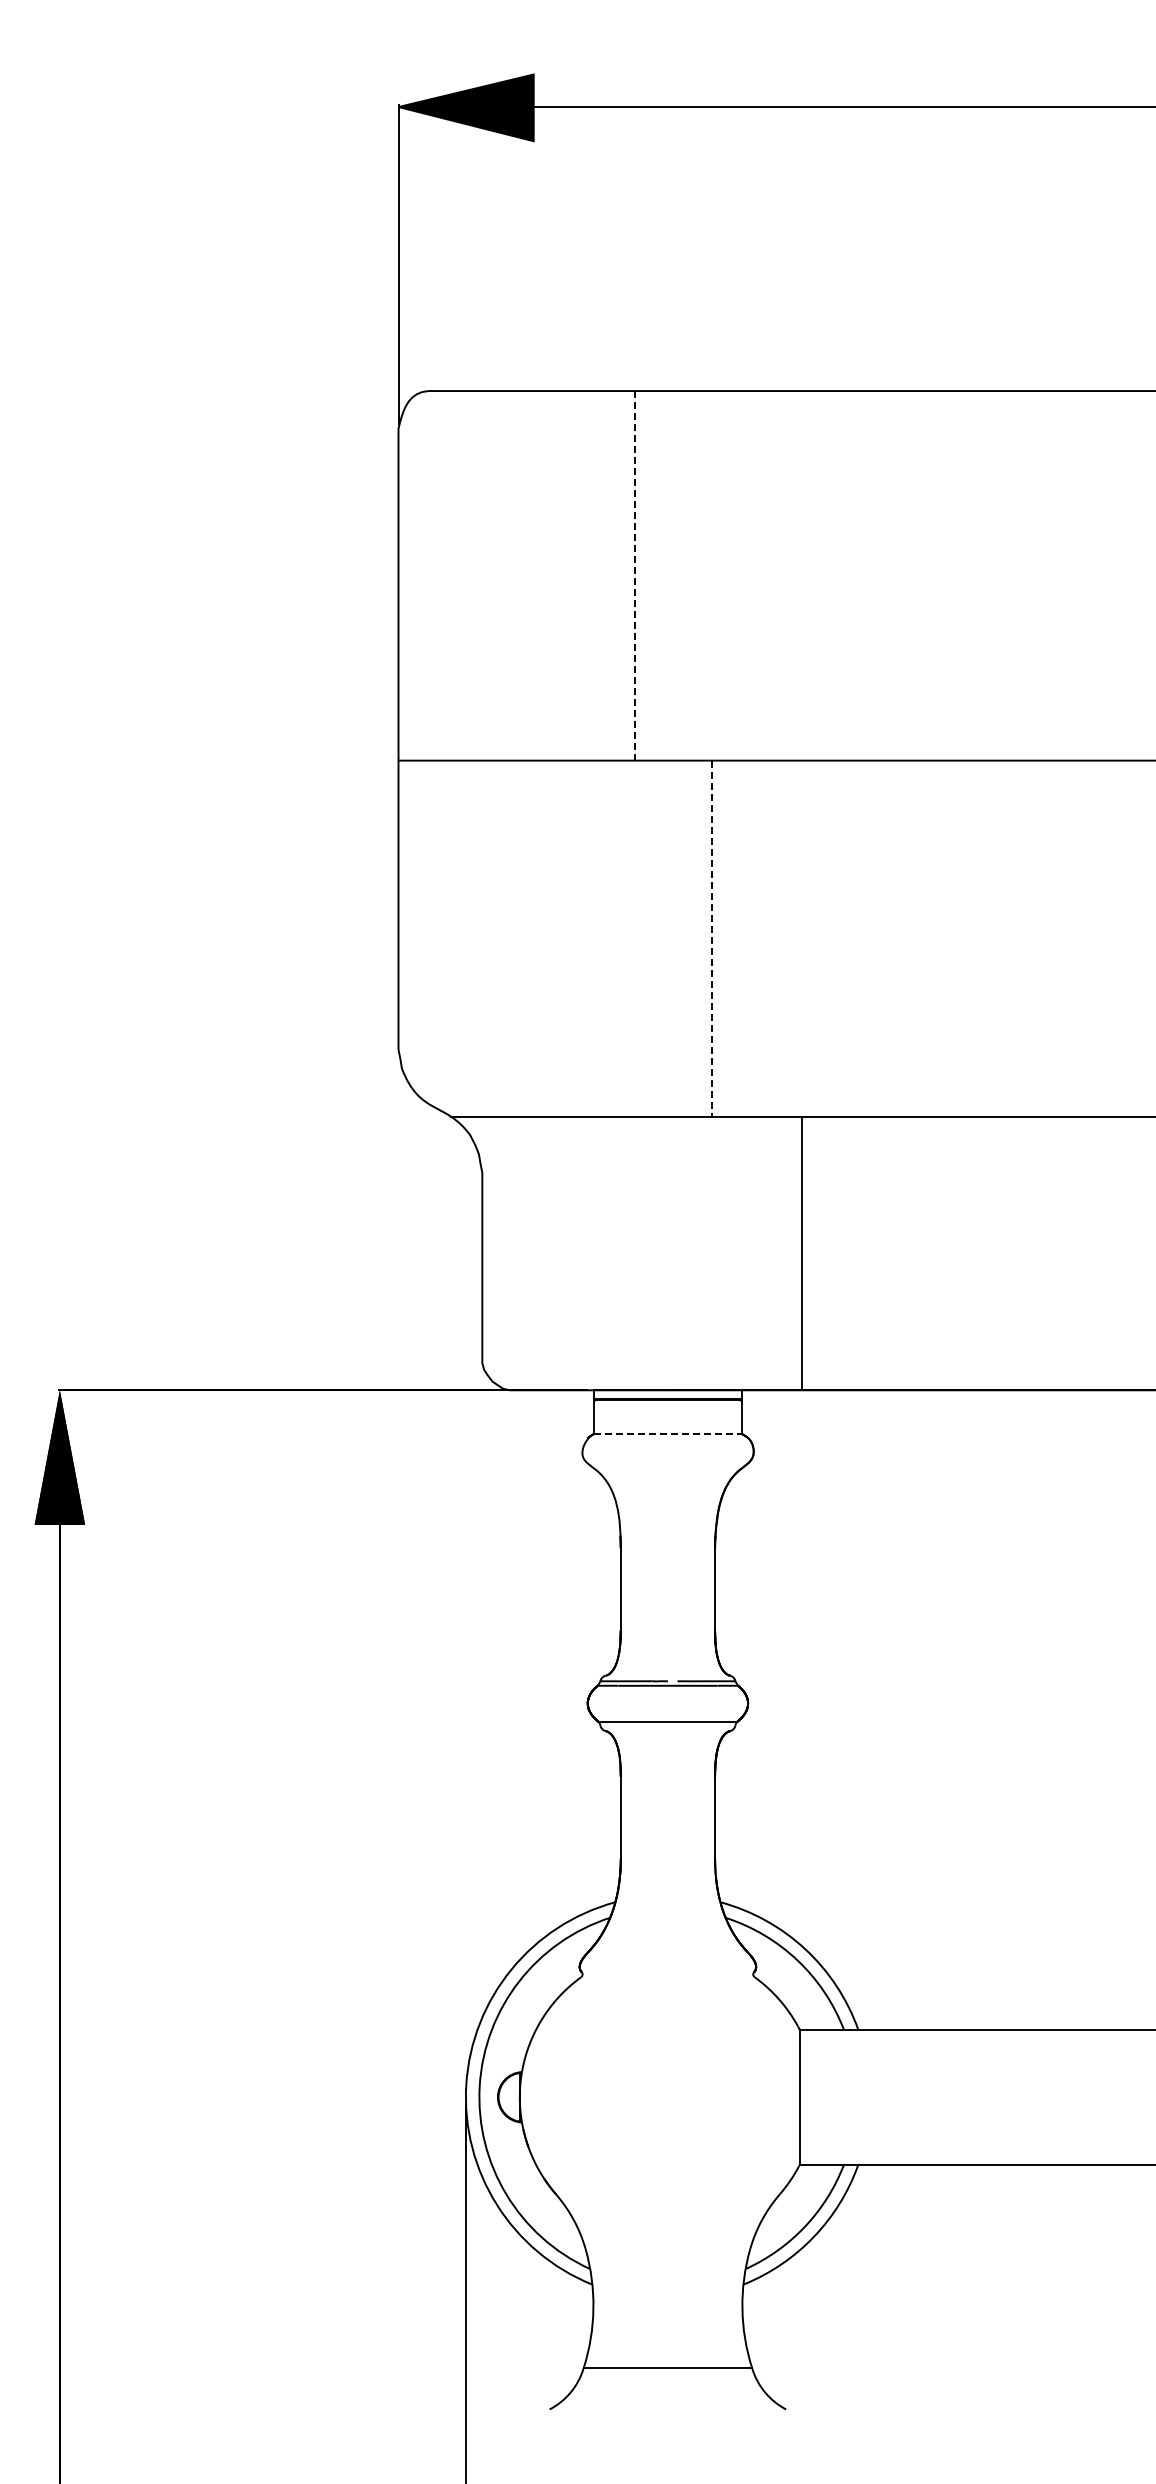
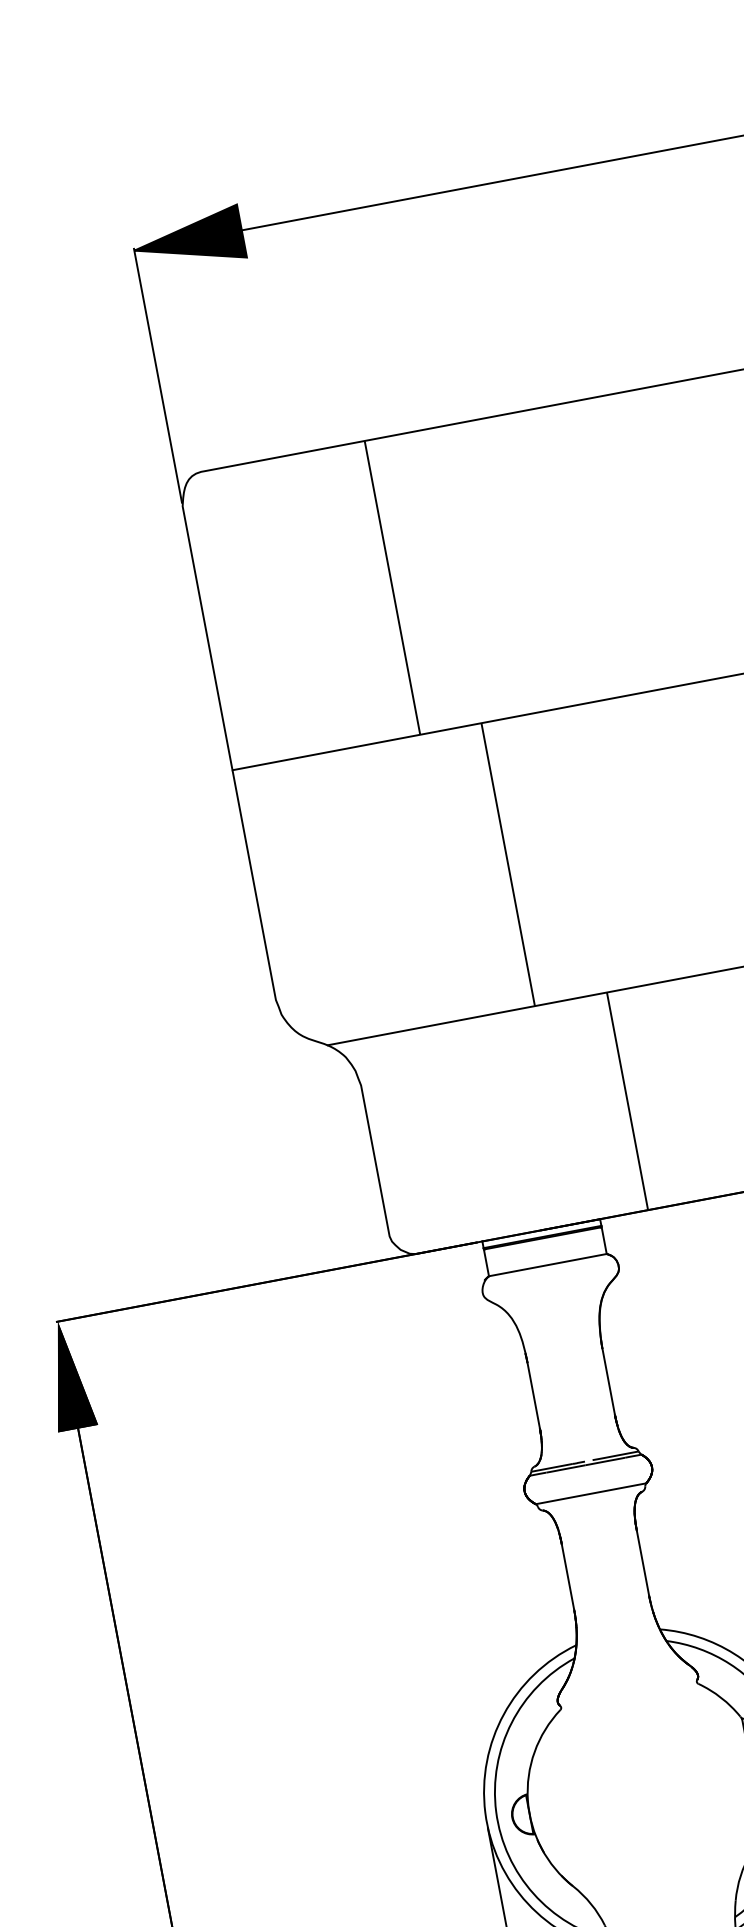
line: (634, 575) -> (392, 587), dashed -> solid
line: (711, 938) -> (508, 864), dashed -> solid
line: (668, 1434) -> (548, 1265), dashed -> solid

